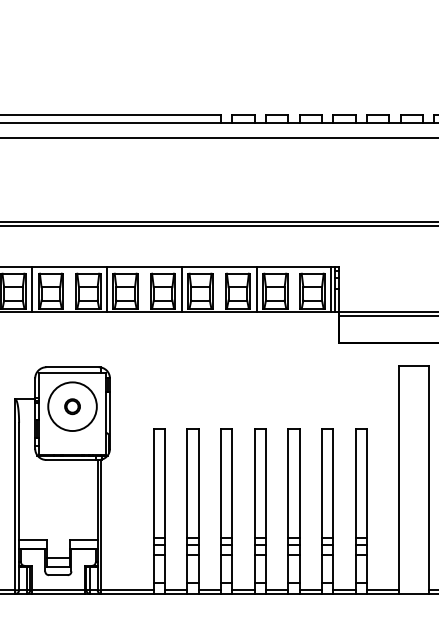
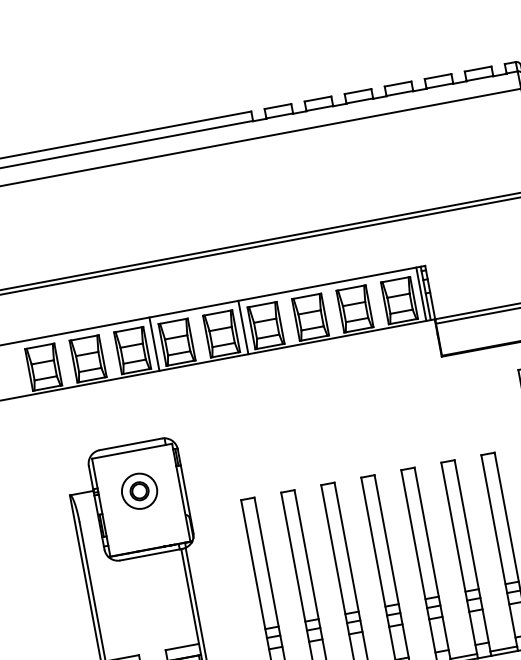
line: (32, 289) -> (65, 360), removed
line: (256, 289) -> (332, 310), removed
circle: (72, 406) -> (139, 491), size x0.6

